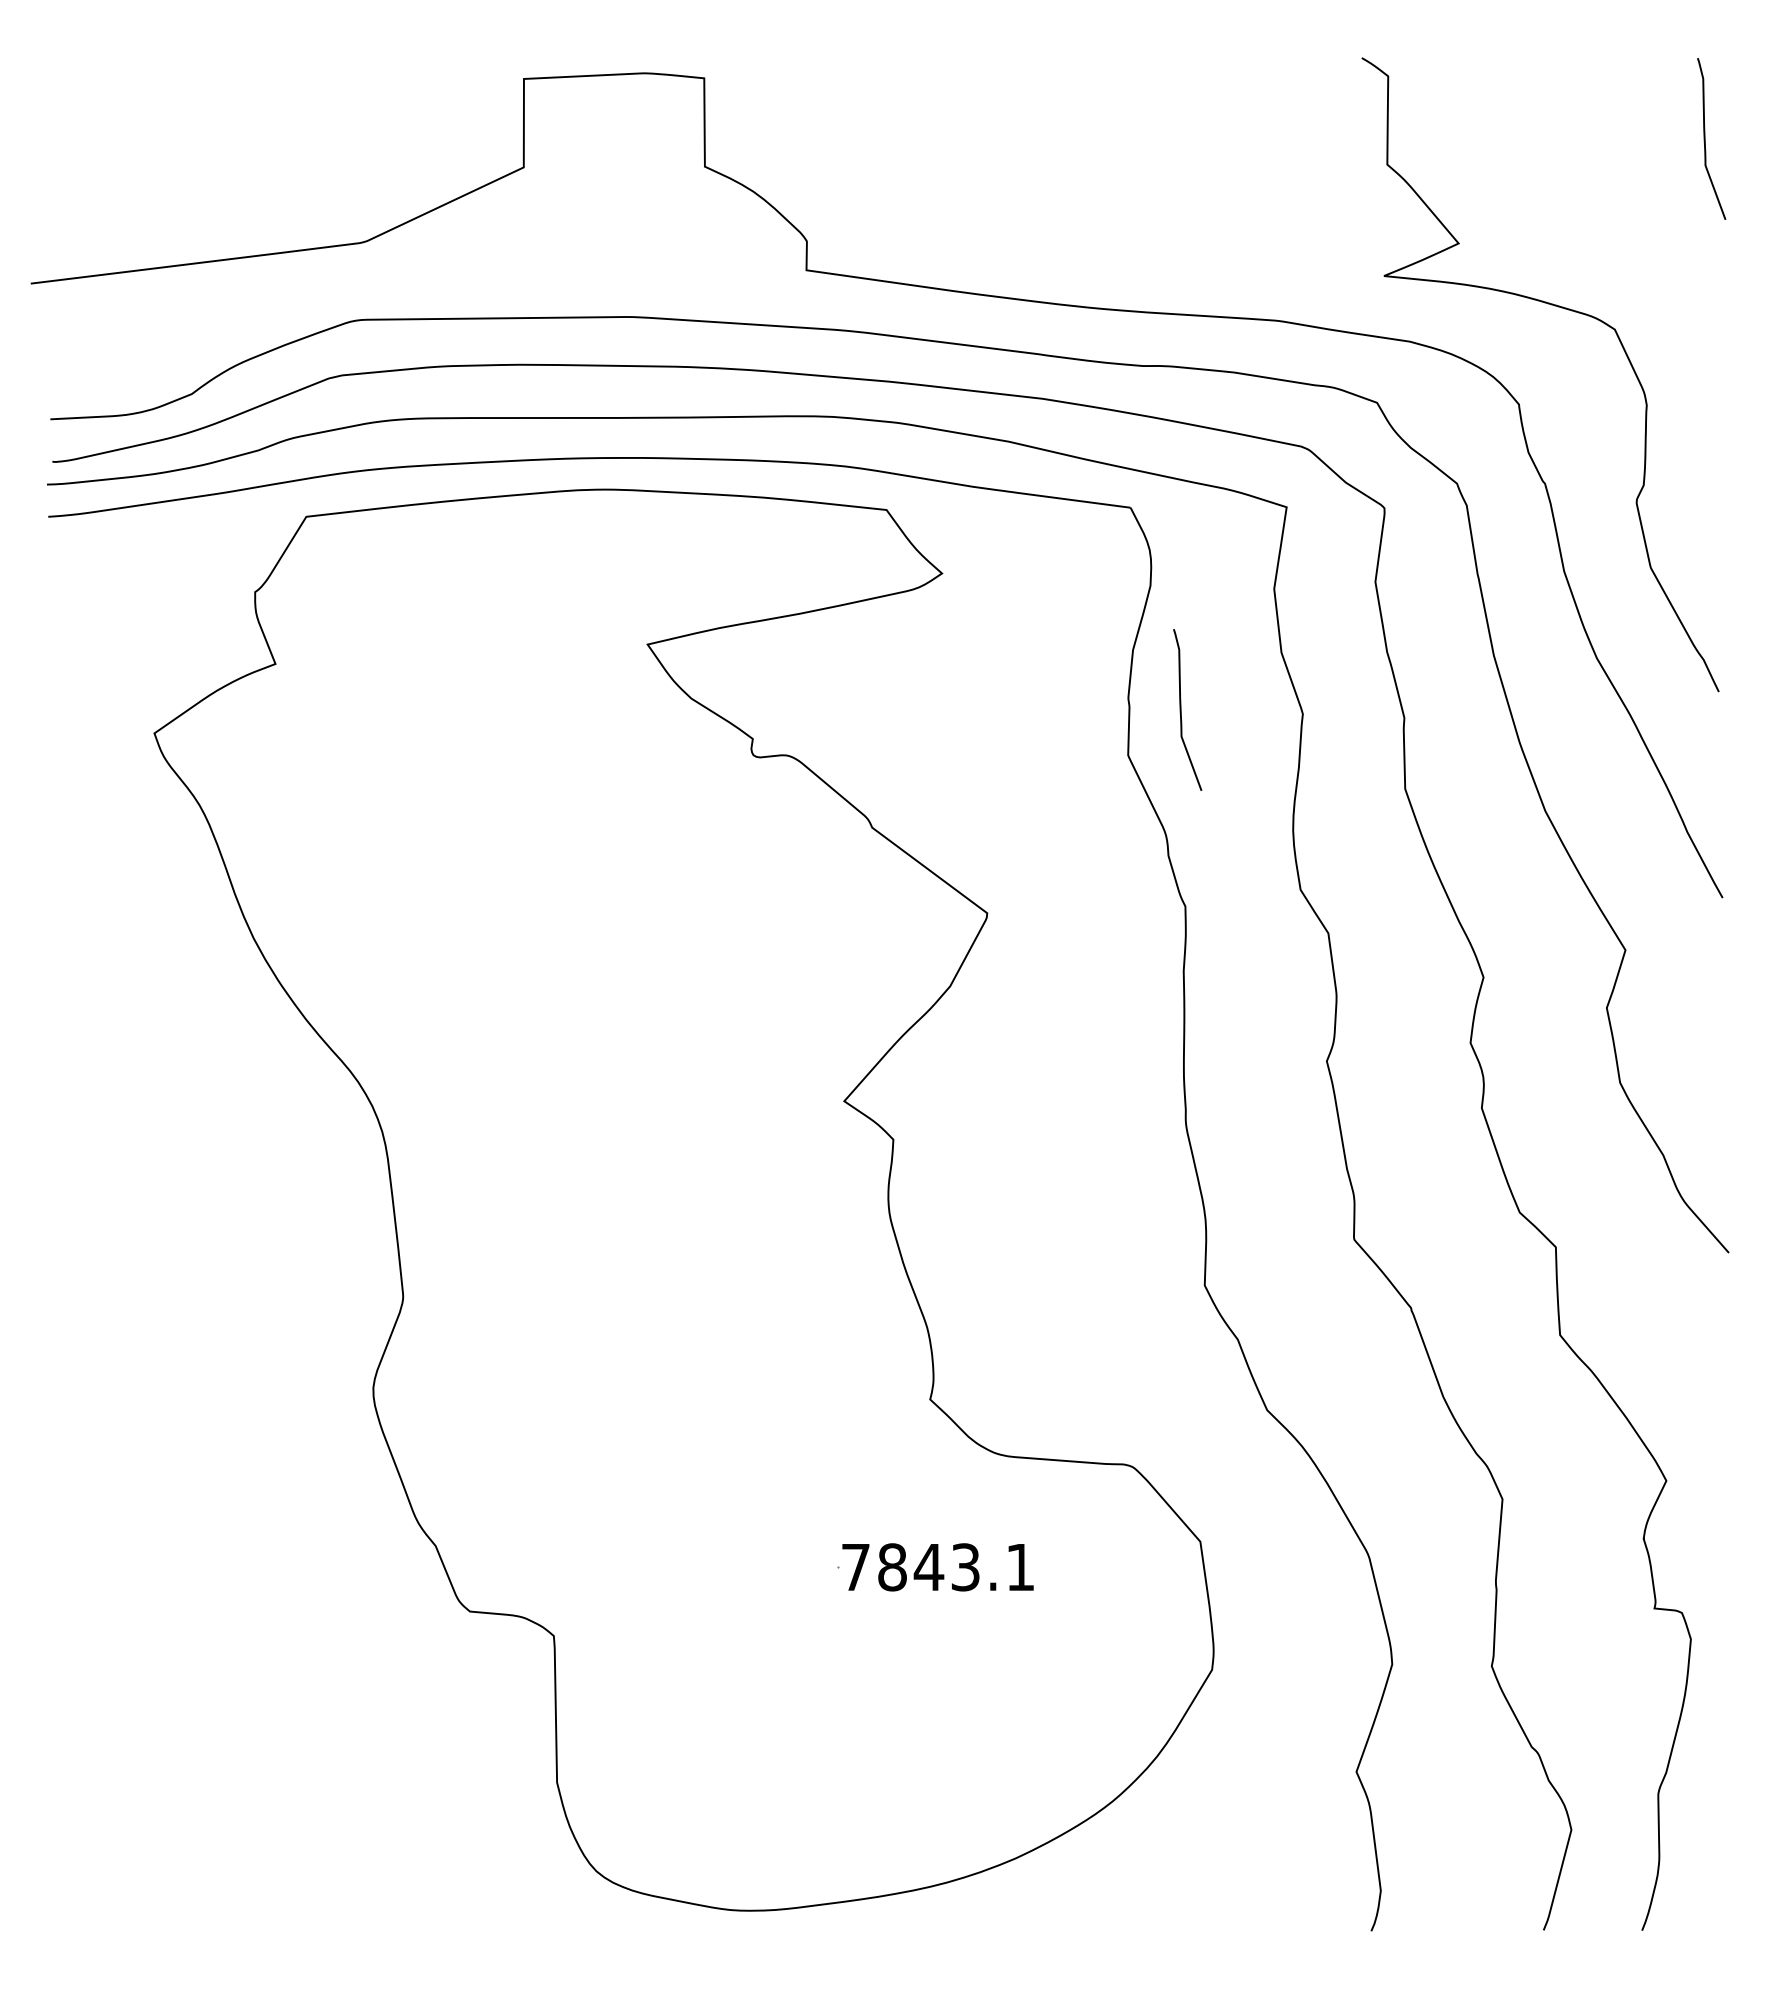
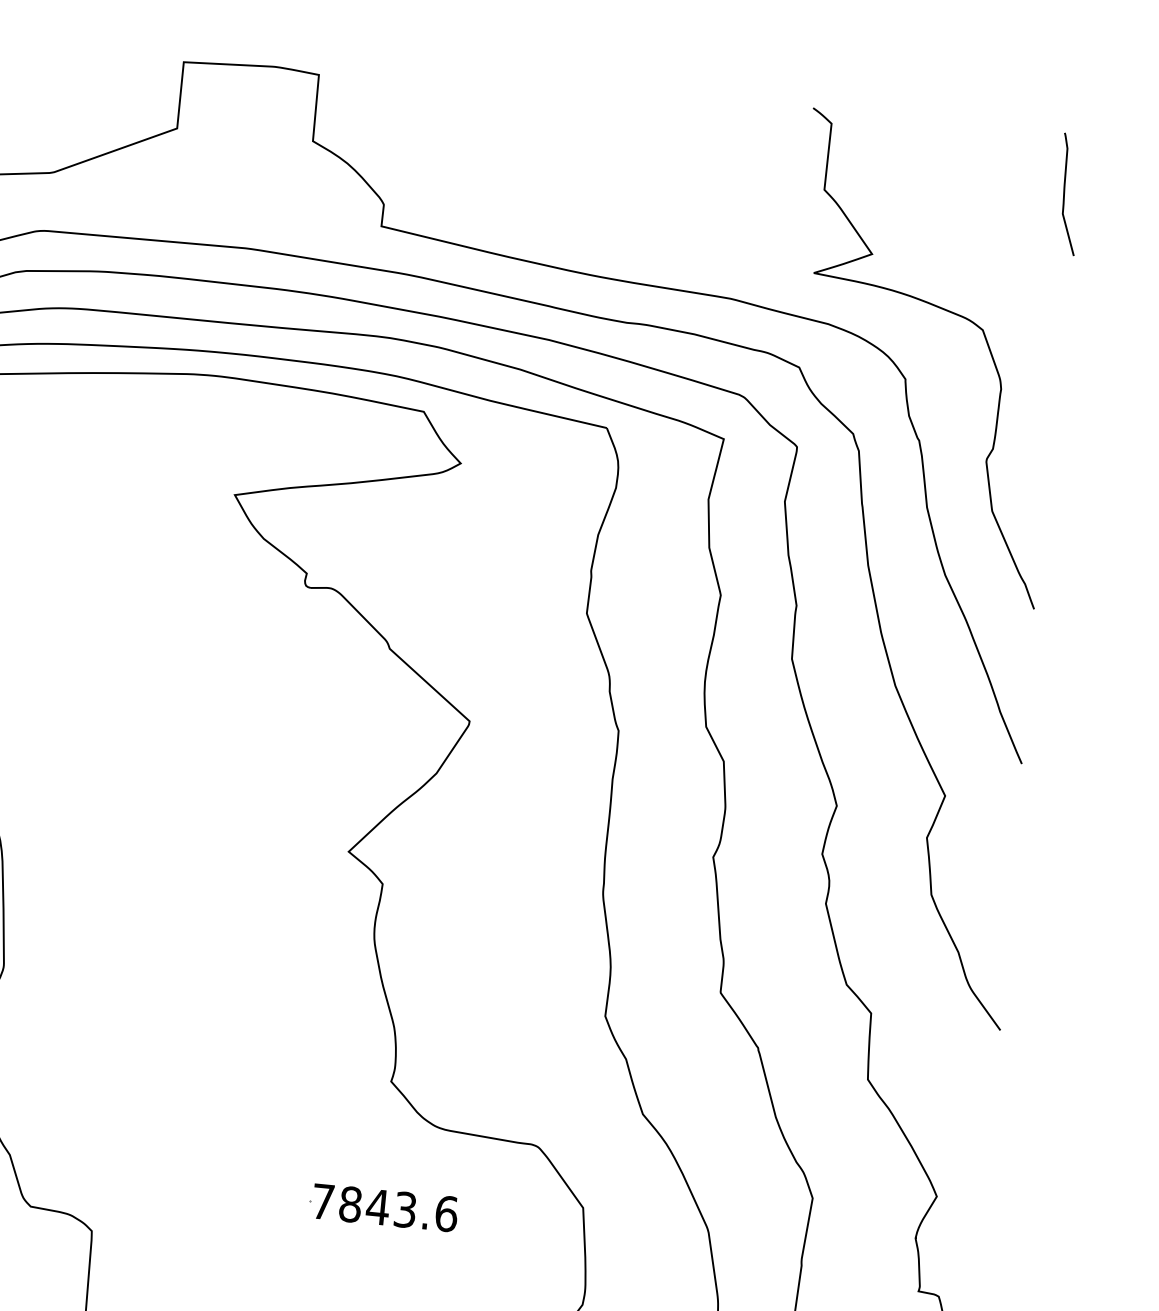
curve: (1181, 709) -> (630, 582), removed
text: (1020, 1567) -> (446, 1214), 7843.1 -> 7843.6

